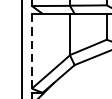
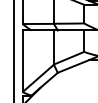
line: (31, 51) -> (22, 61), dashed -> solid

